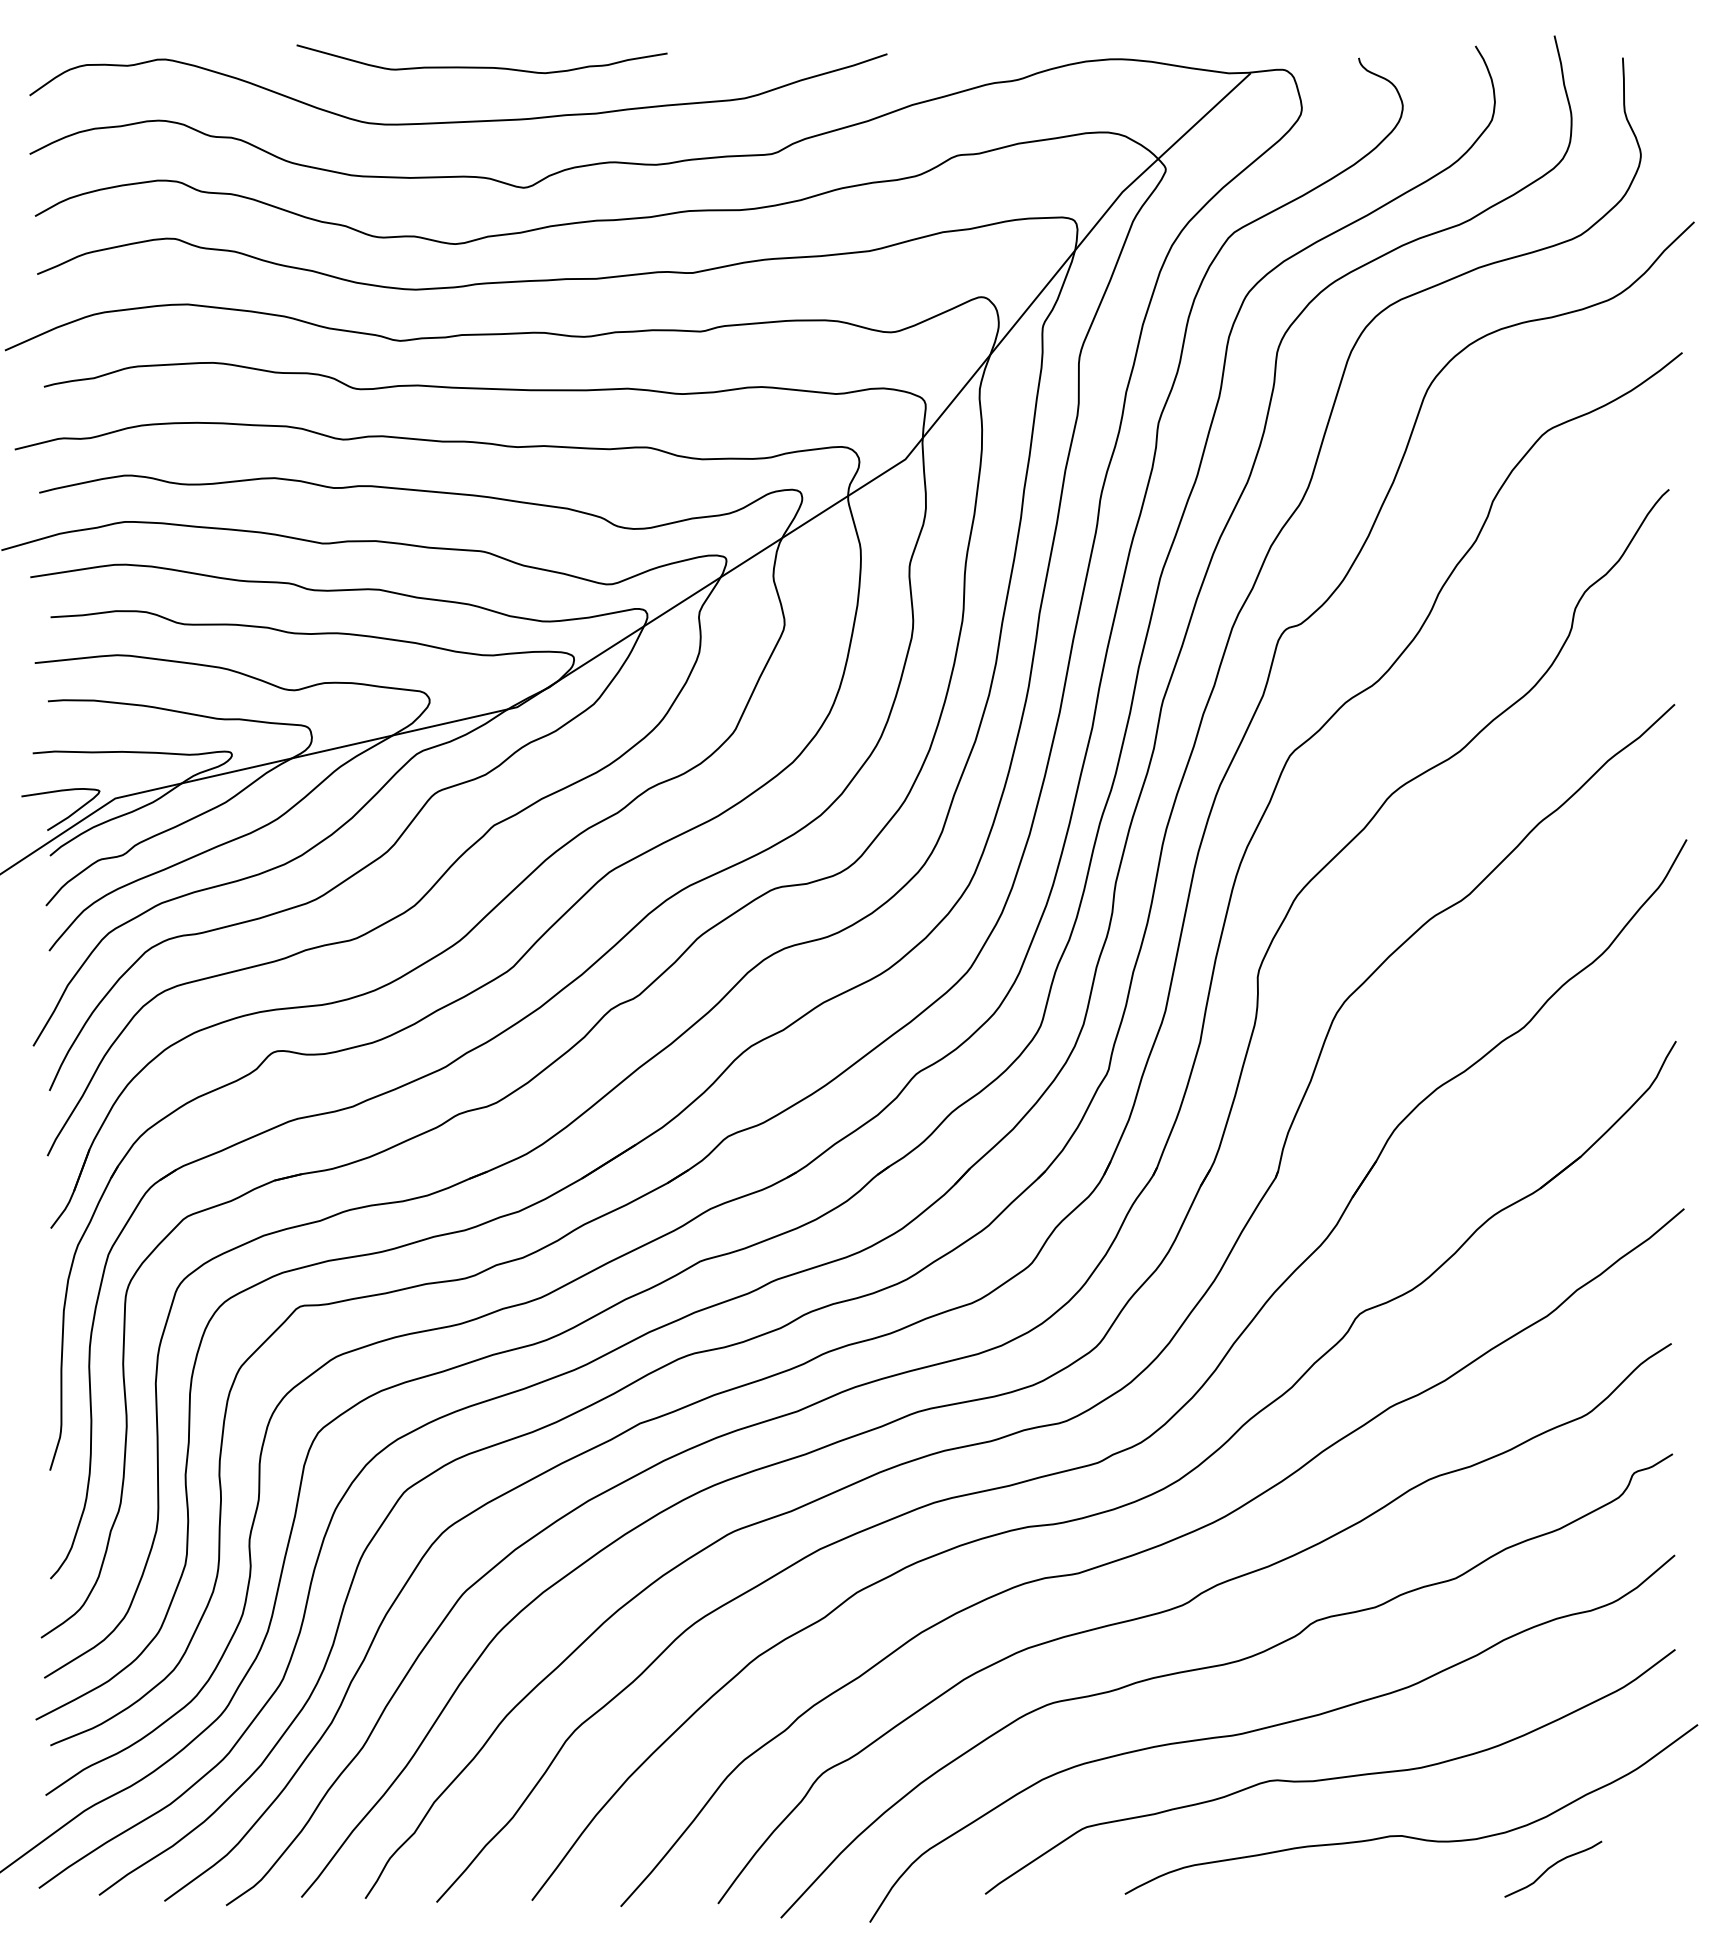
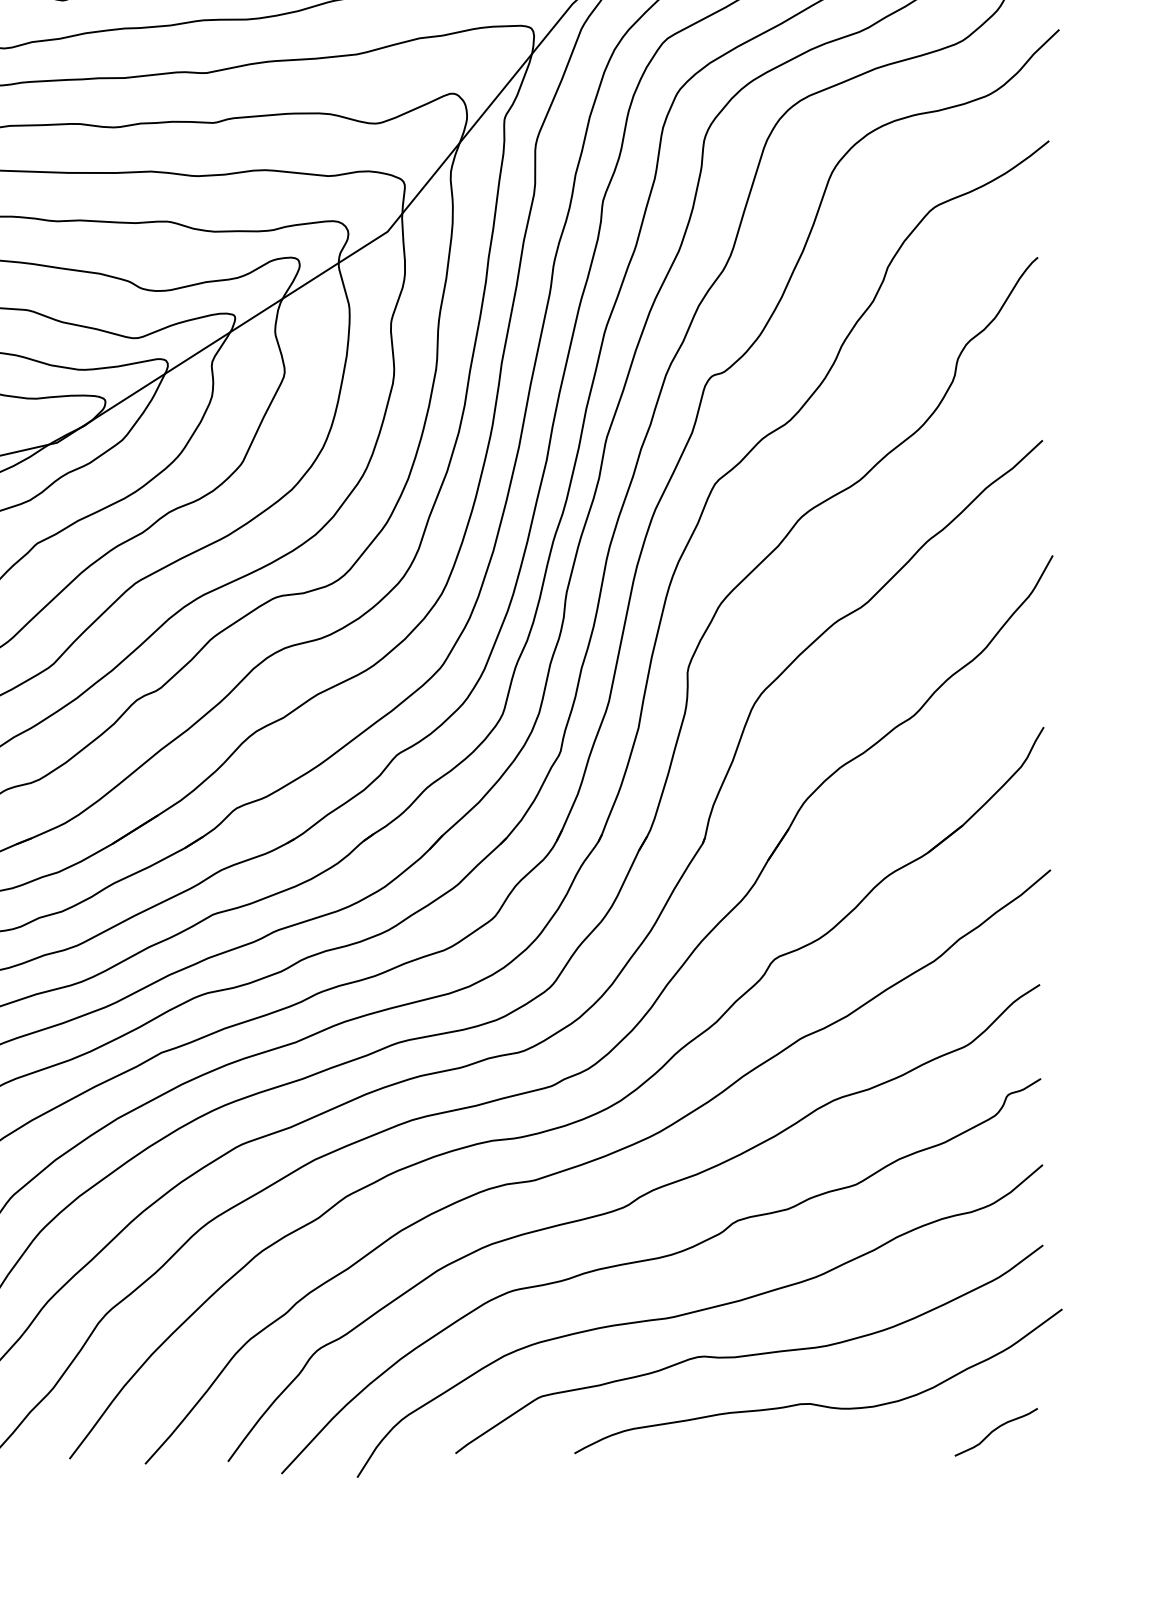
curve: (1553, 1866) -> (996, 1429), moved

